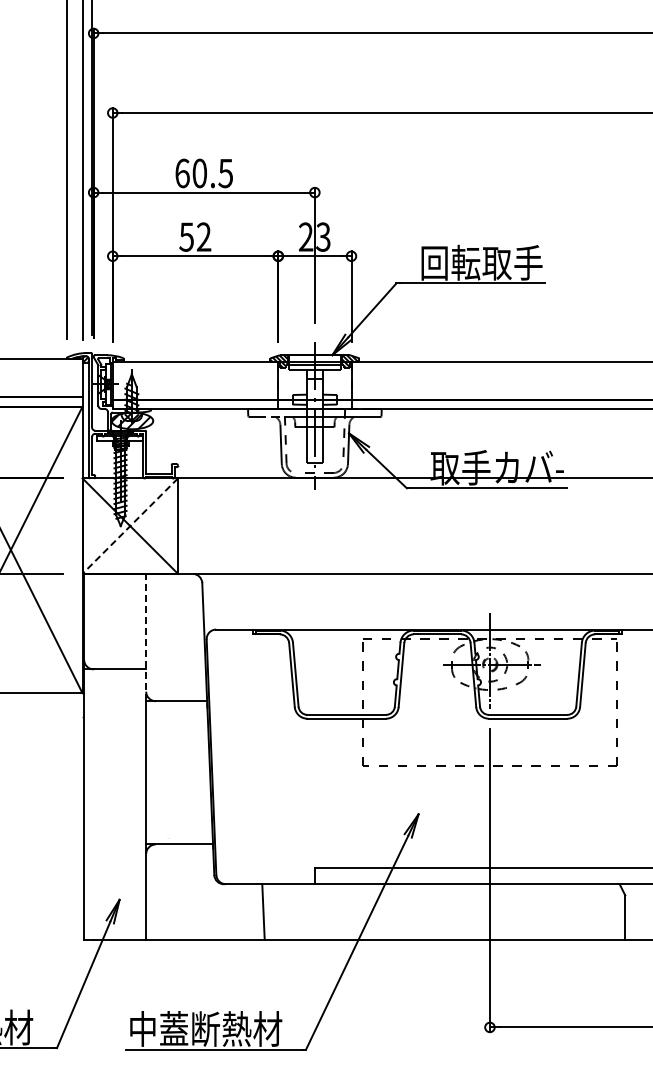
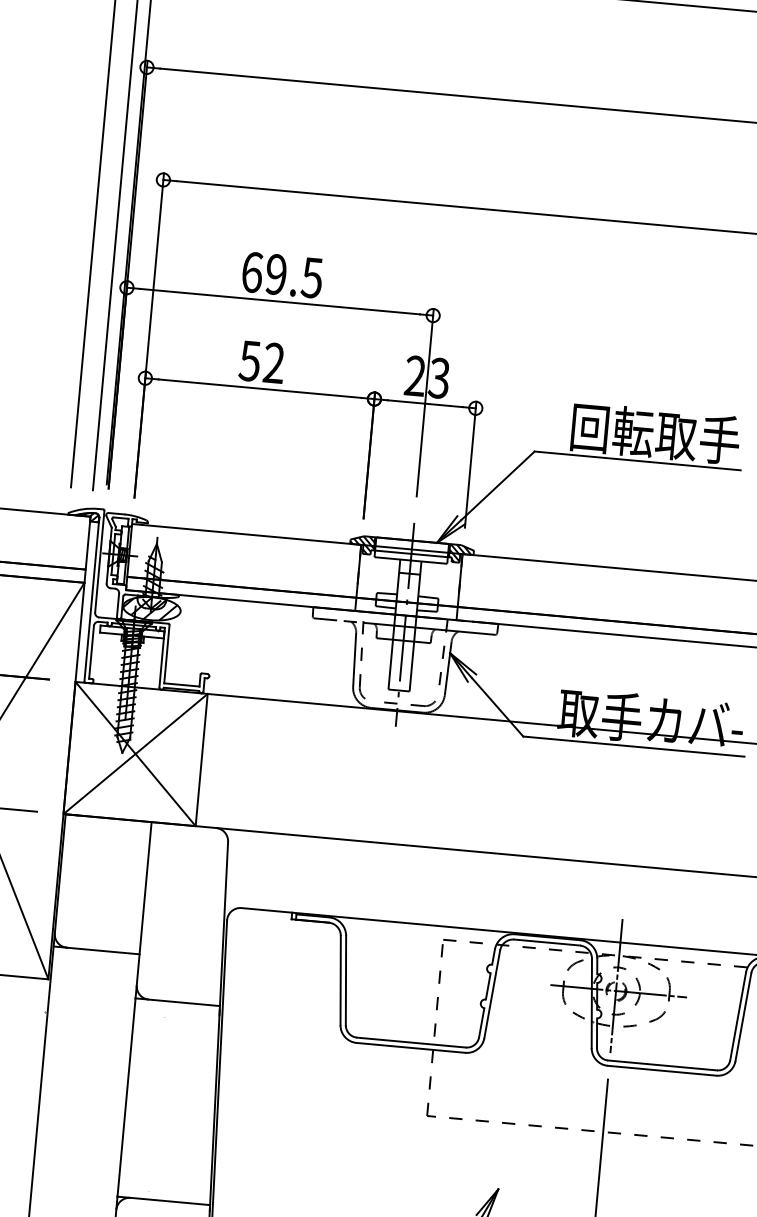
text: (199, 173) -> (275, 274), 60.5 -> 69.5
line: (130, 526) -> (135, 754), dashed -> solid
line: (146, 637) -> (144, 910), dashed -> solid

